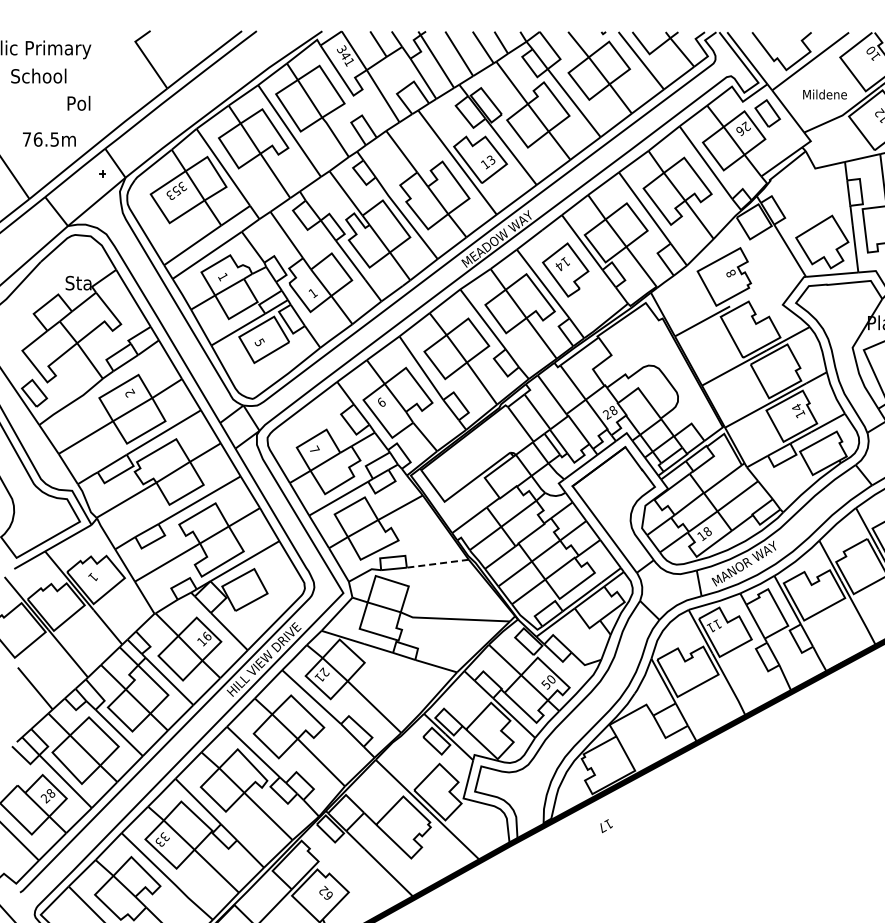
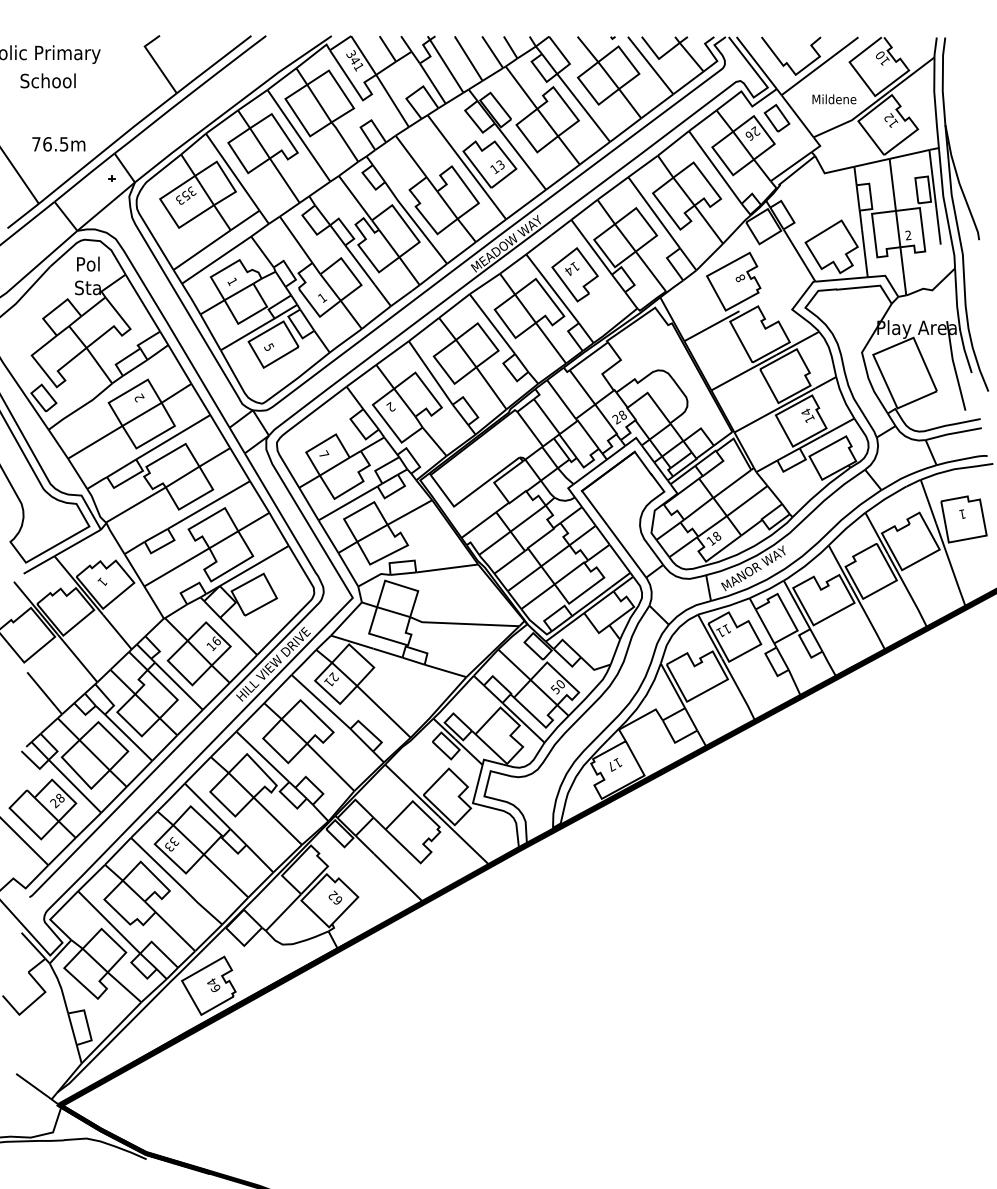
text: (79, 102) -> (88, 263), moved
text: (381, 401) -> (390, 406), 9 -> 2
line: (437, 563) -> (446, 568), dashed -> solid
text: (606, 825) -> (615, 764), moved

